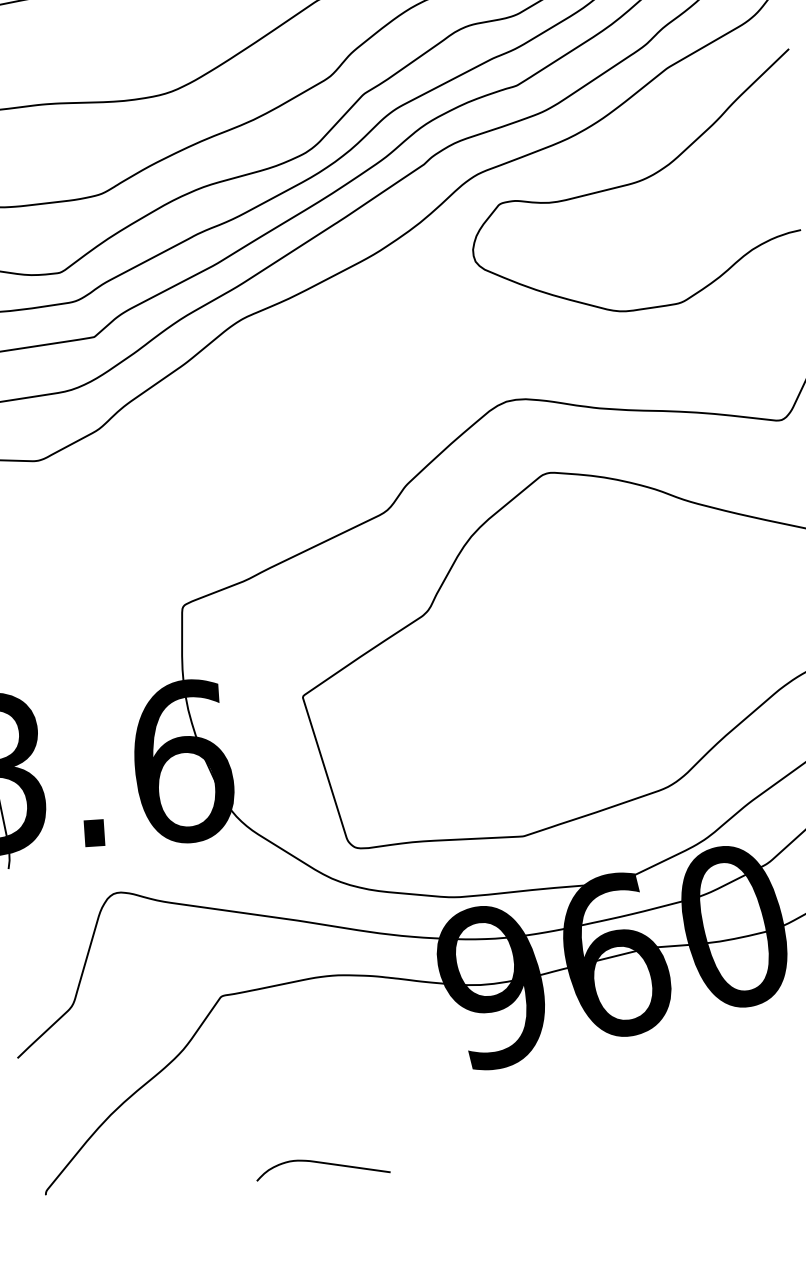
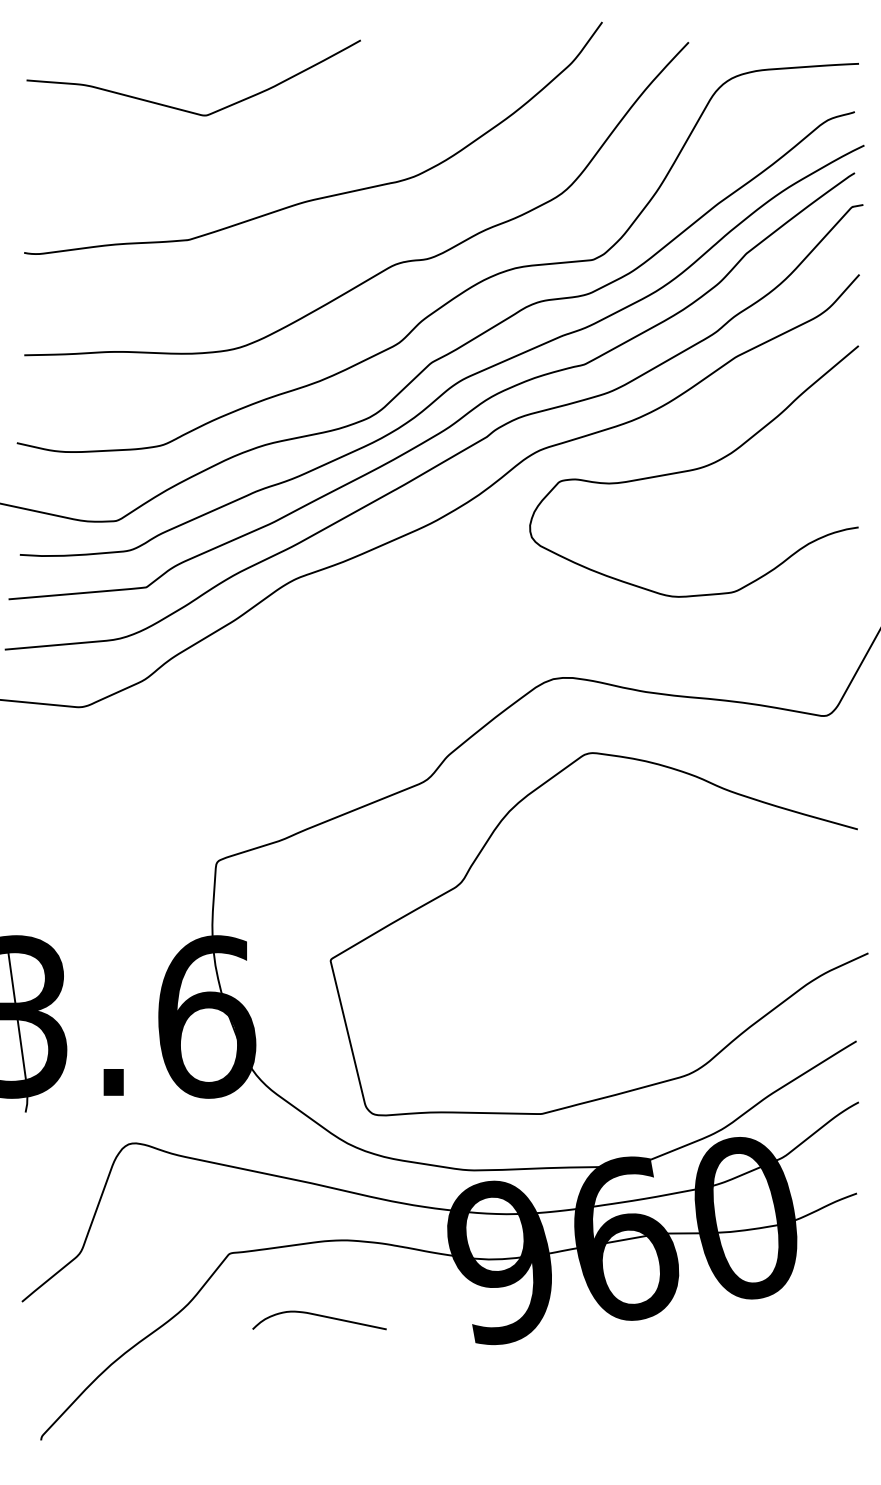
curve: (322, 1163) -> (319, 1316), moved

